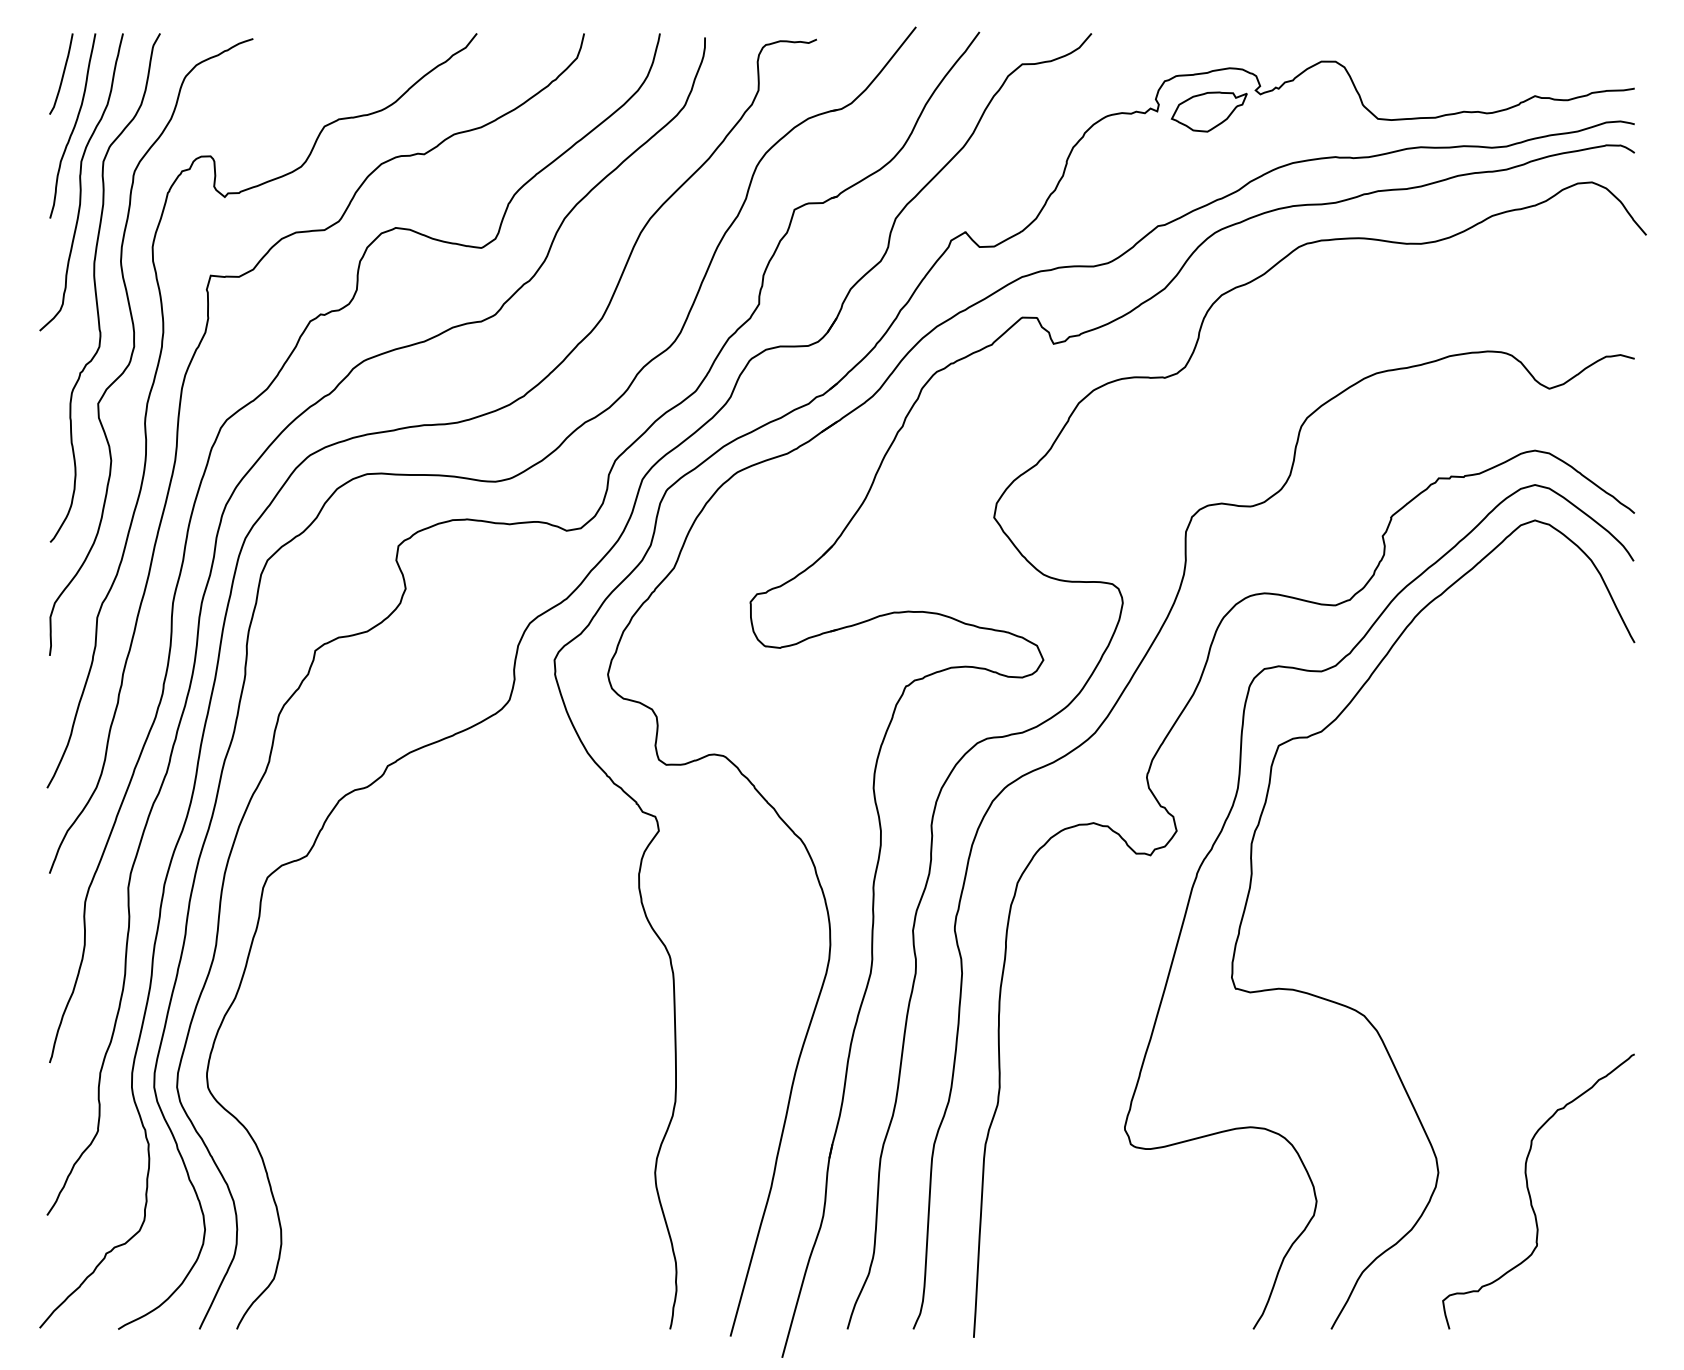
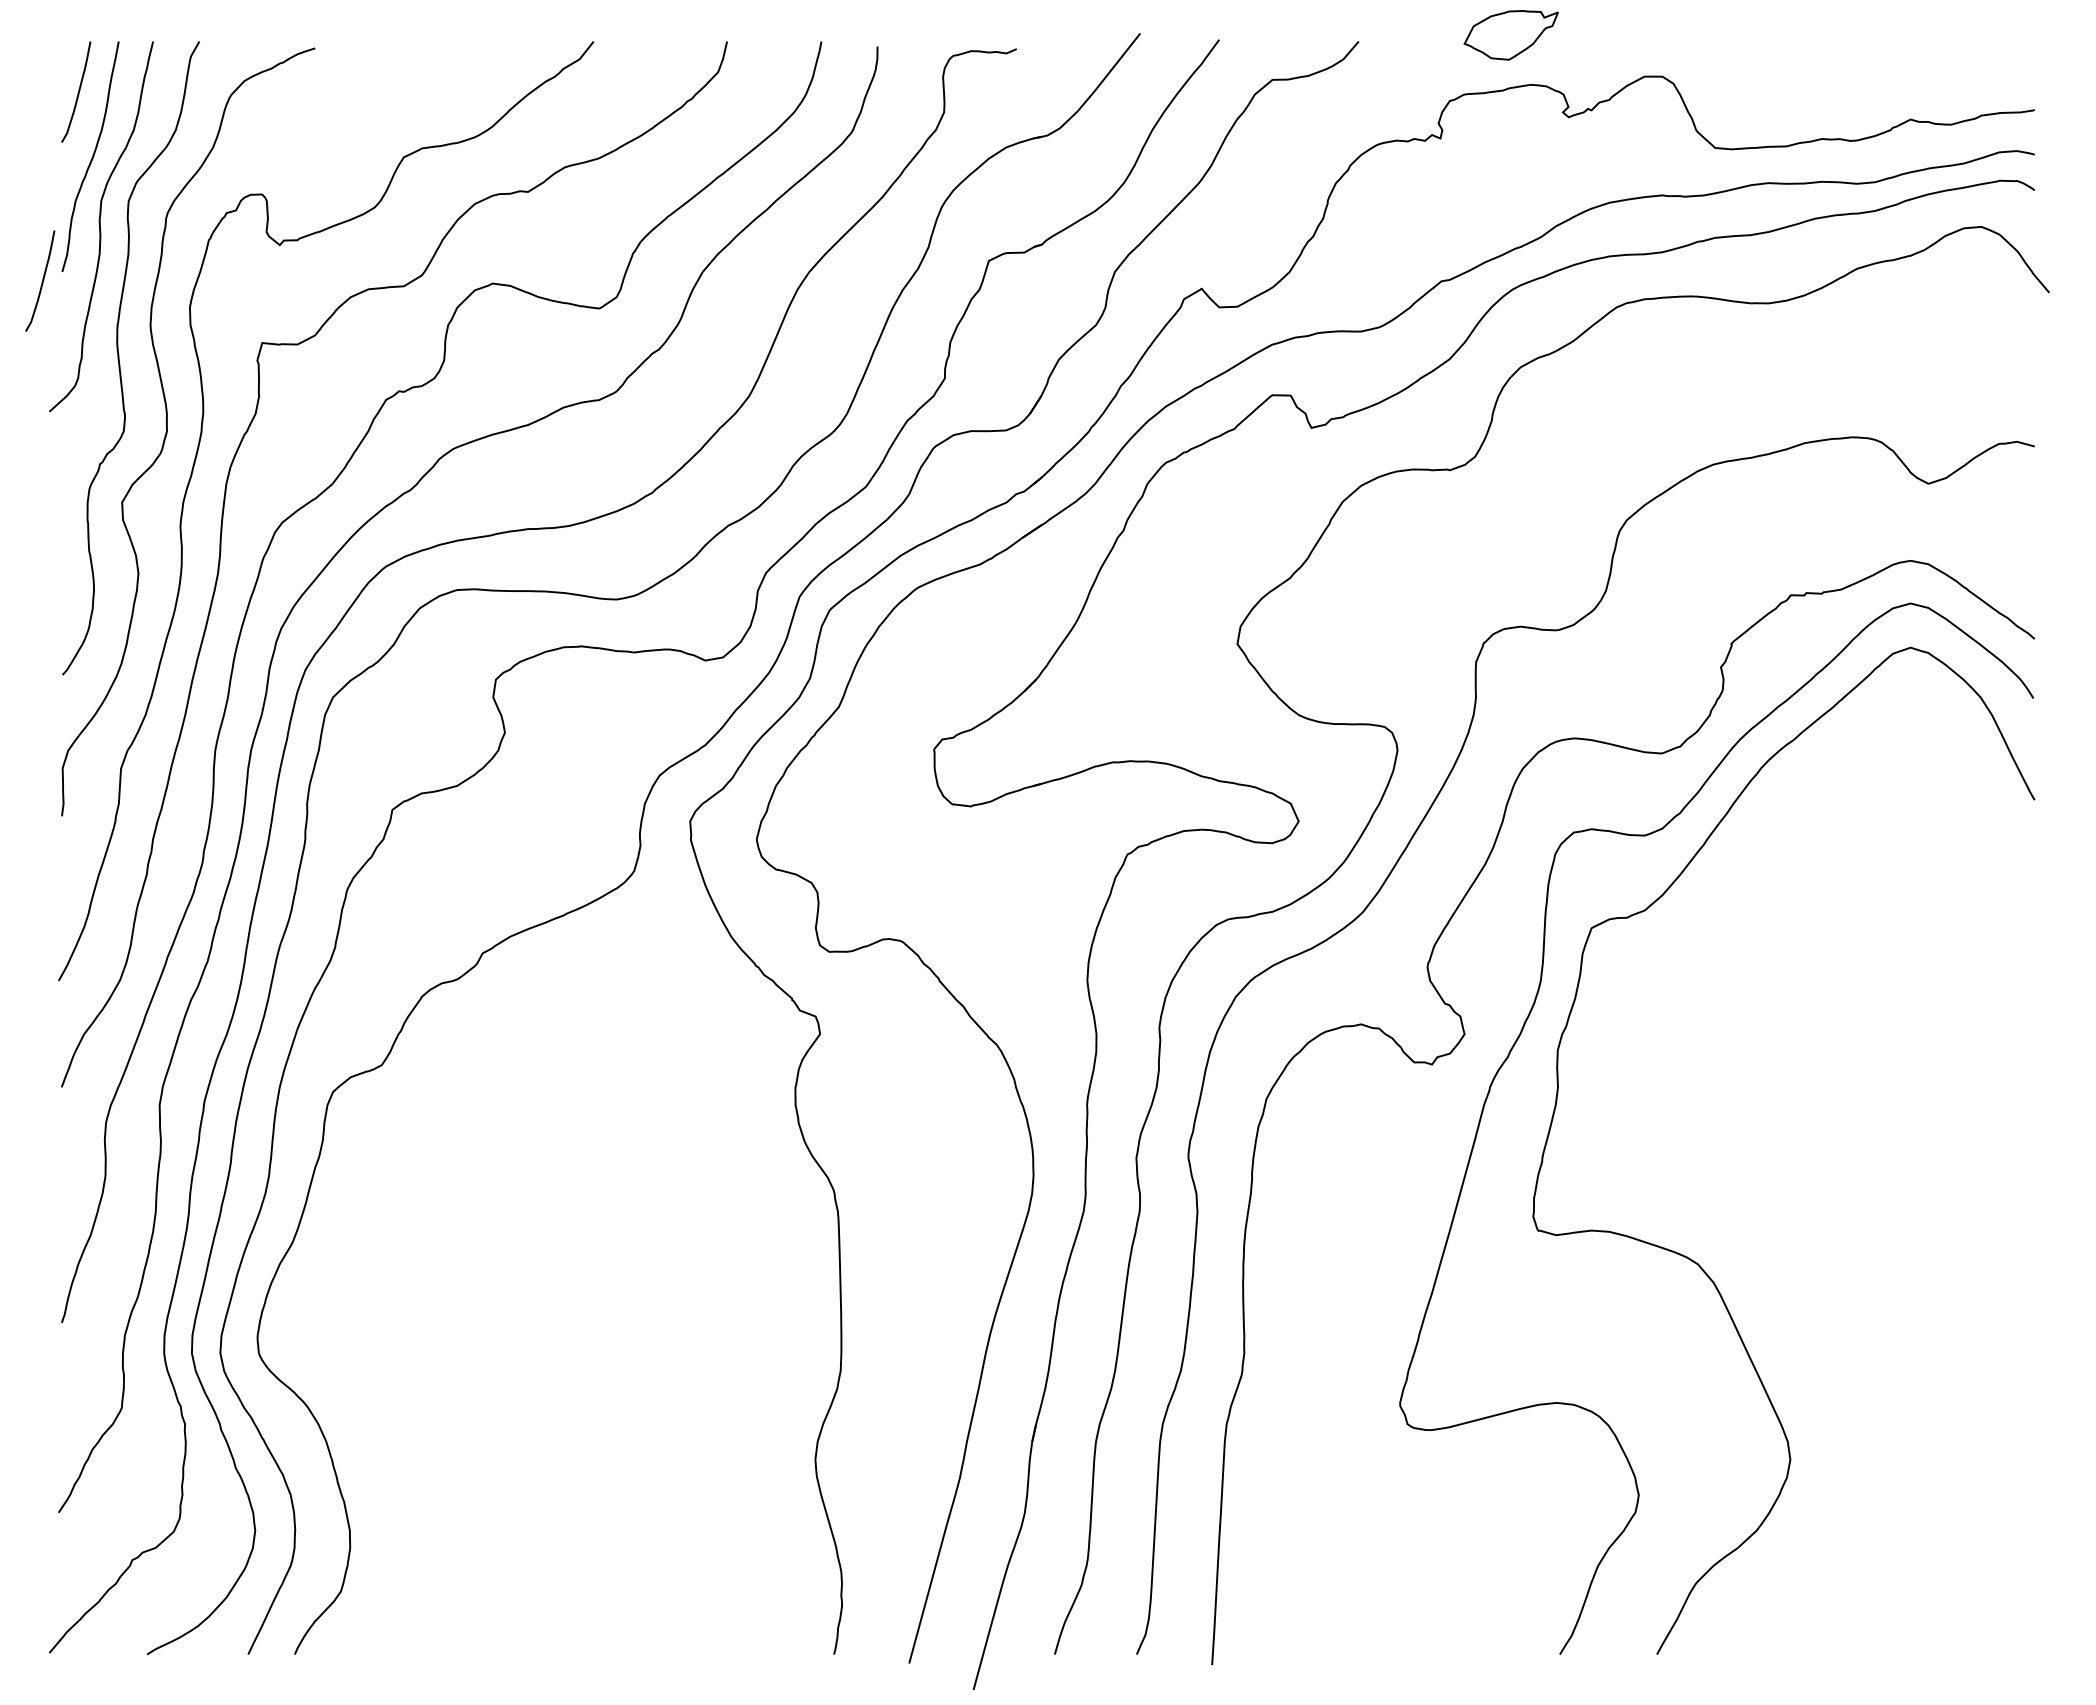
part: (1208, 112) -> (1510, 35), moved
curve: (34, 225) -> (42, 280), added
curve: (1530, 1193) -> (1904, 1485), removed

